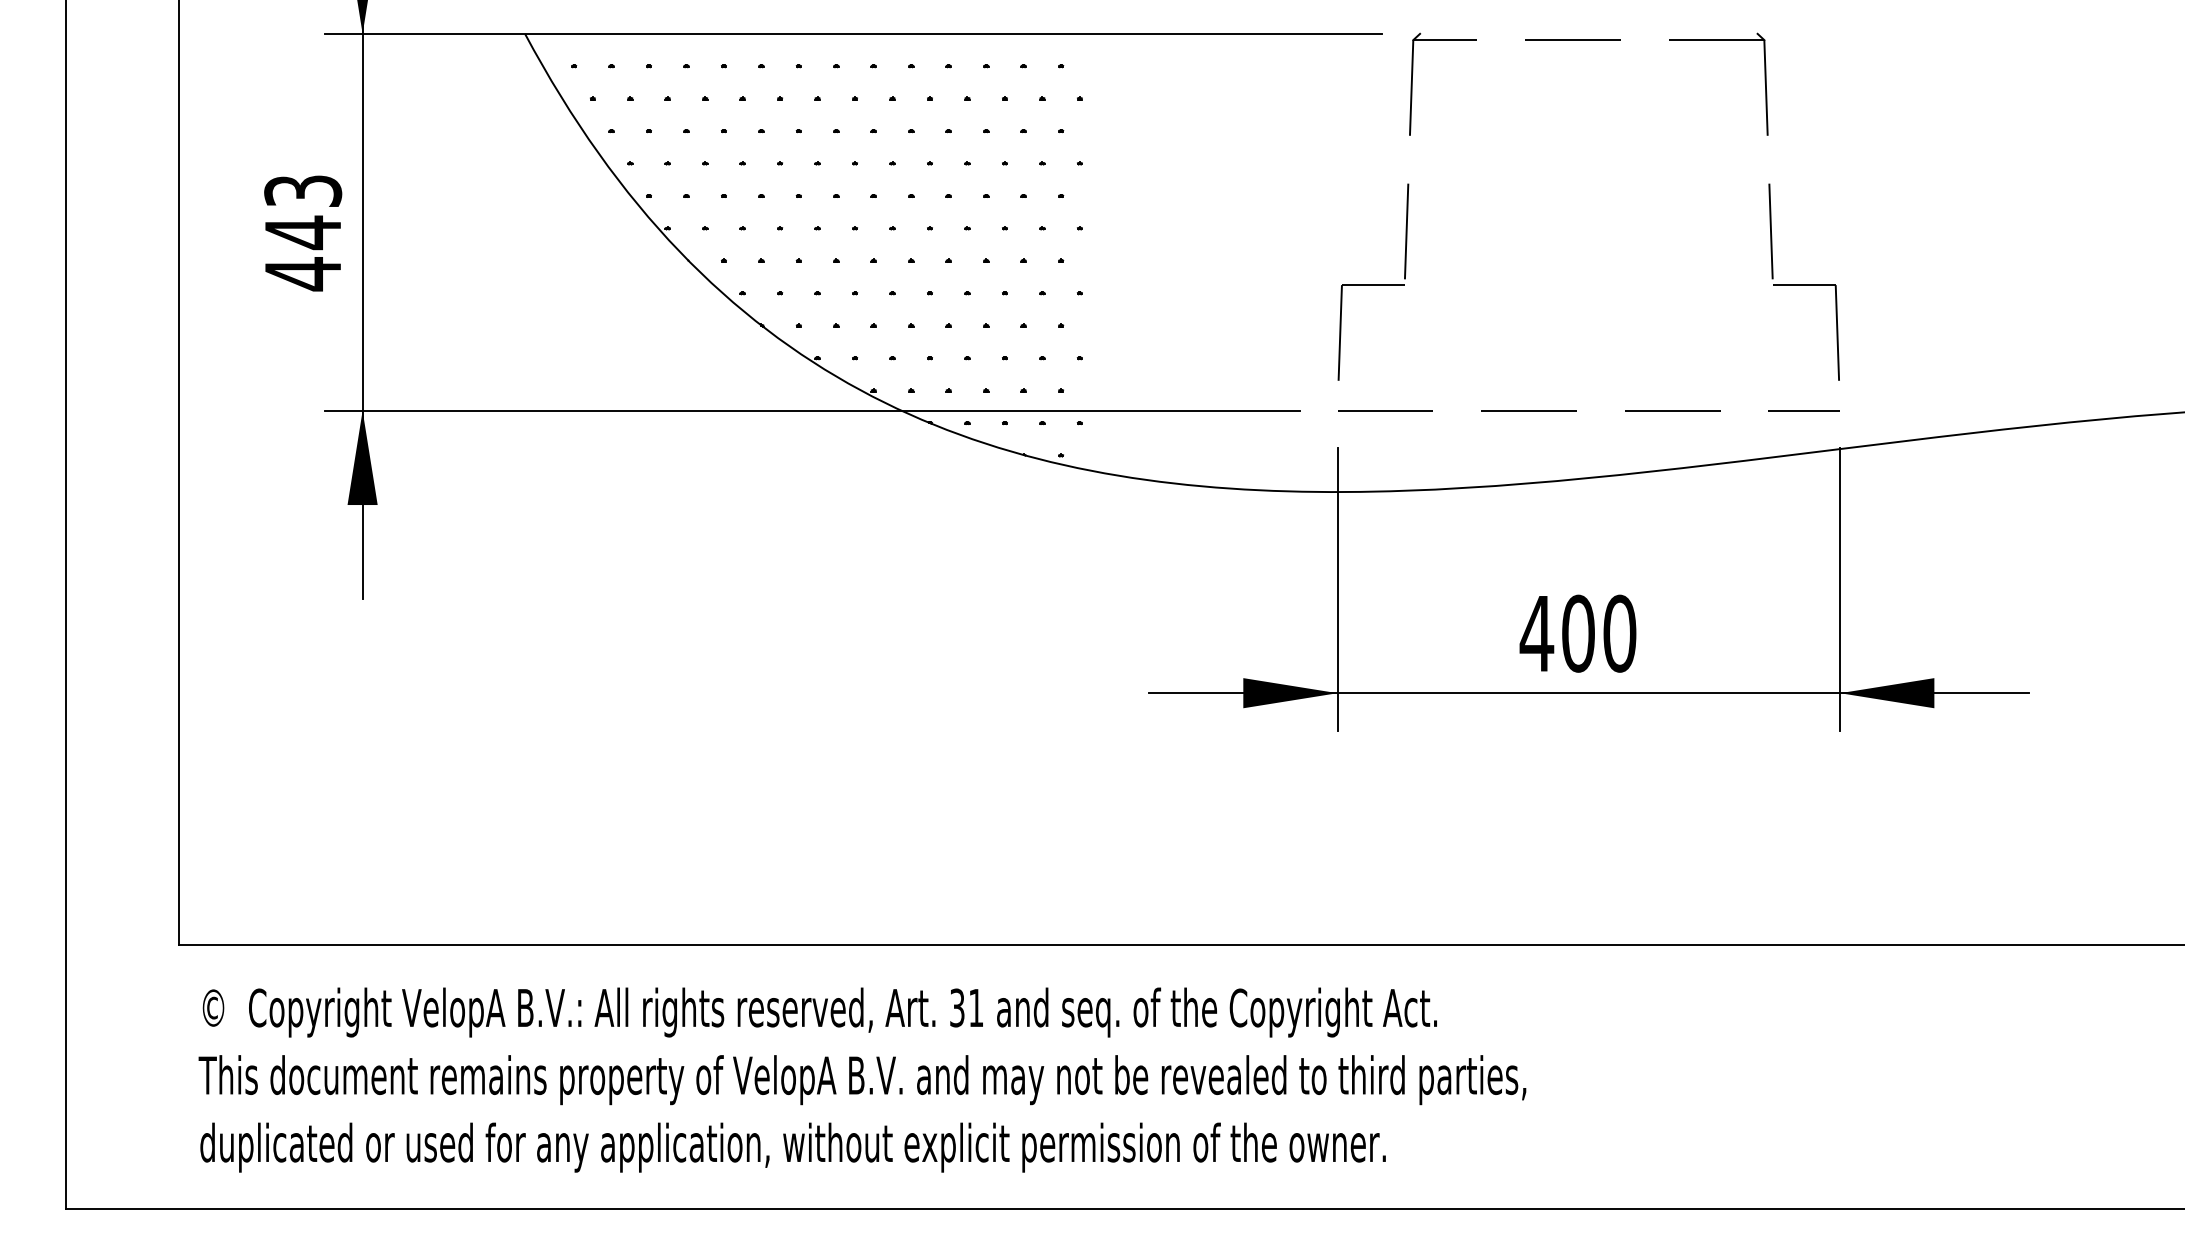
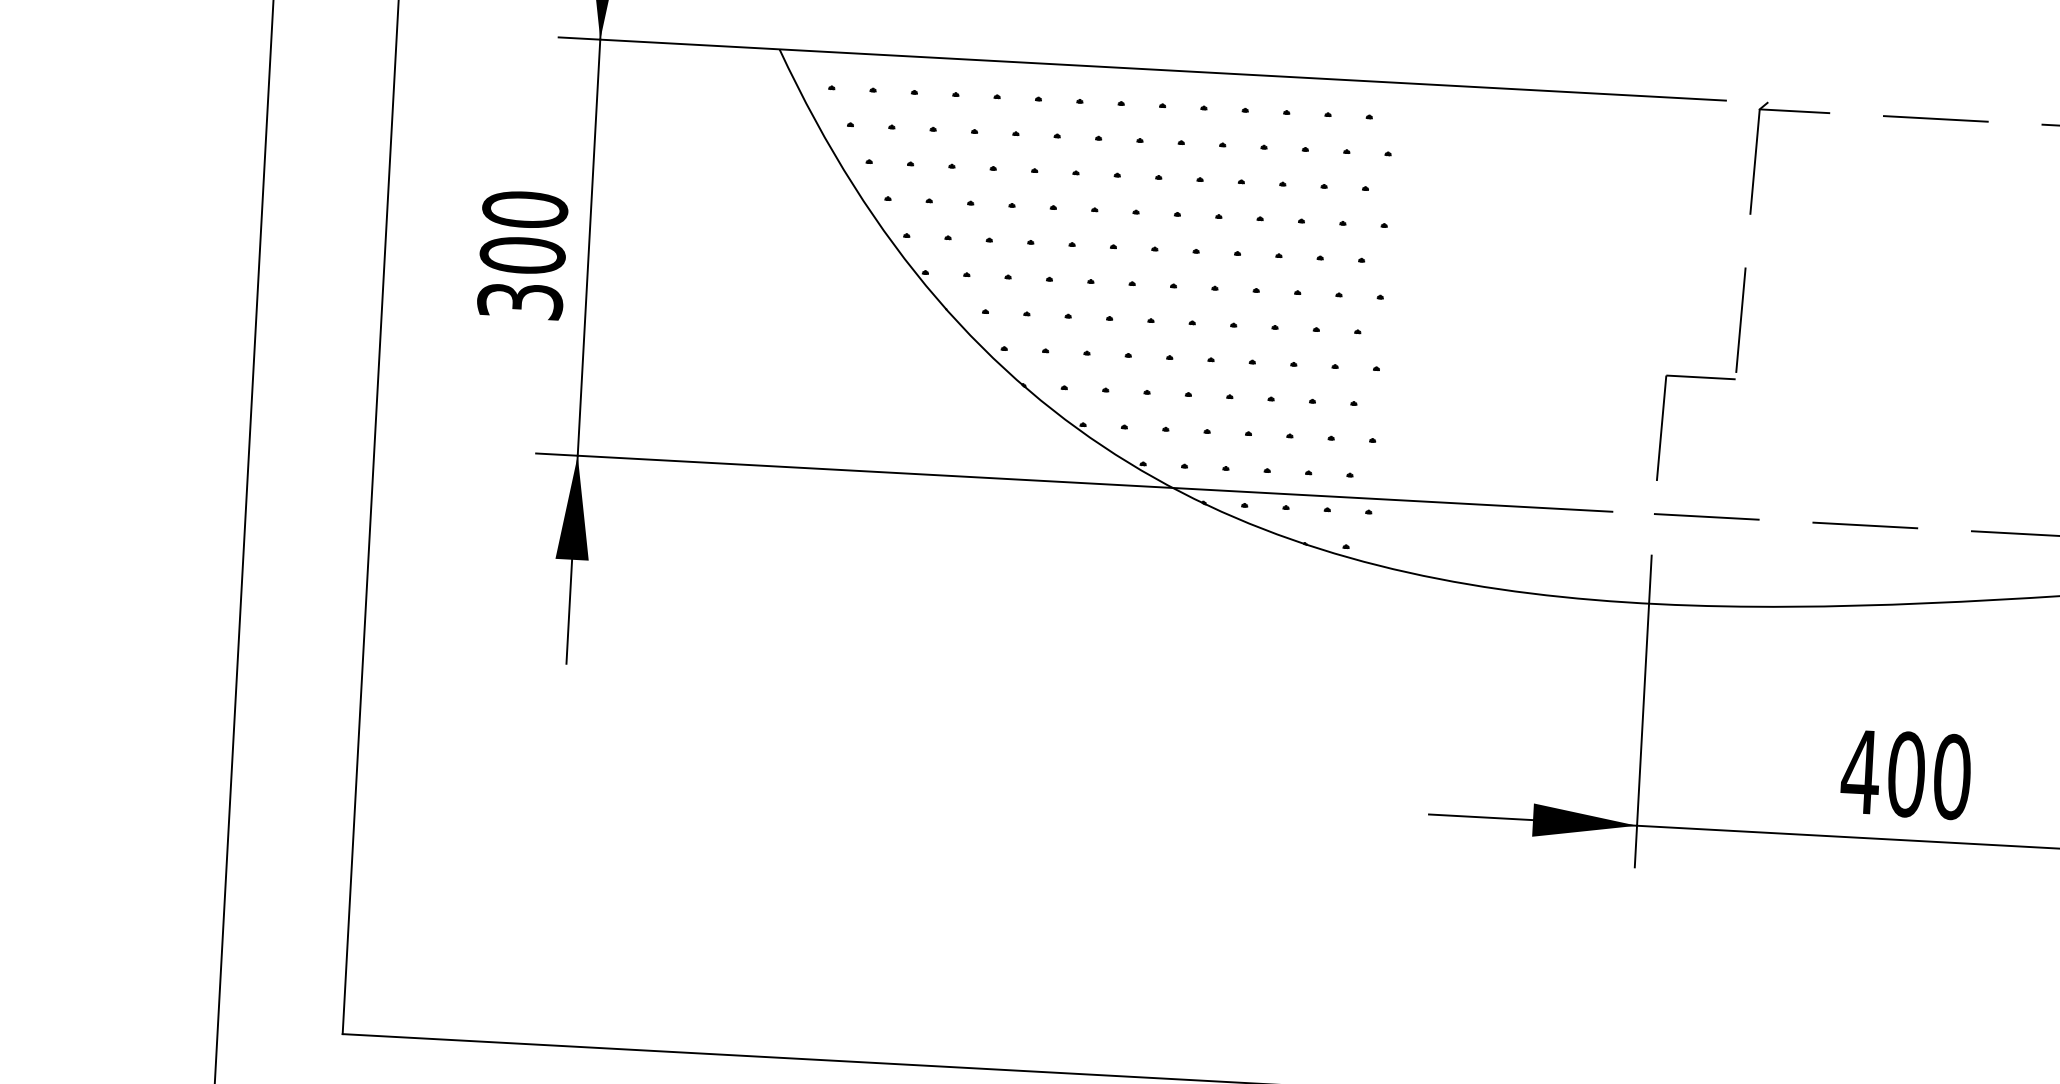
text: (303, 232) -> (523, 255), 443 -> 300

